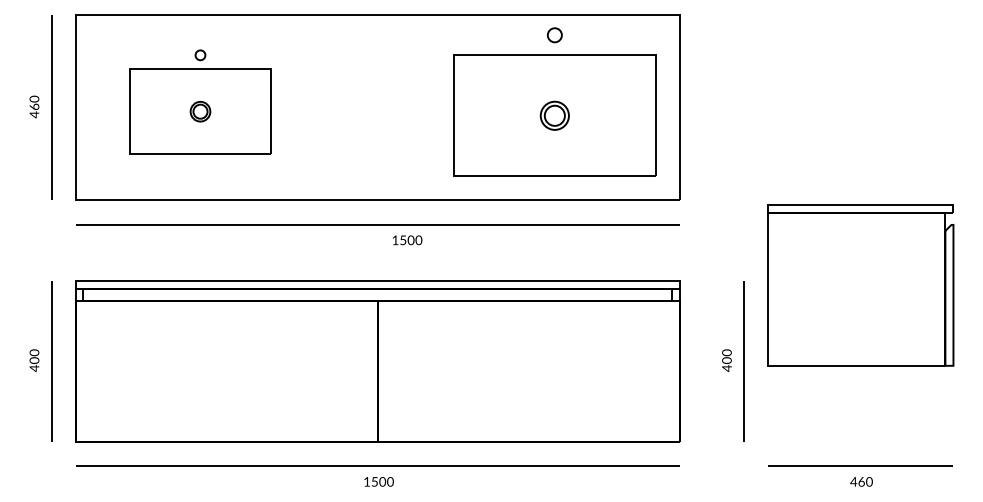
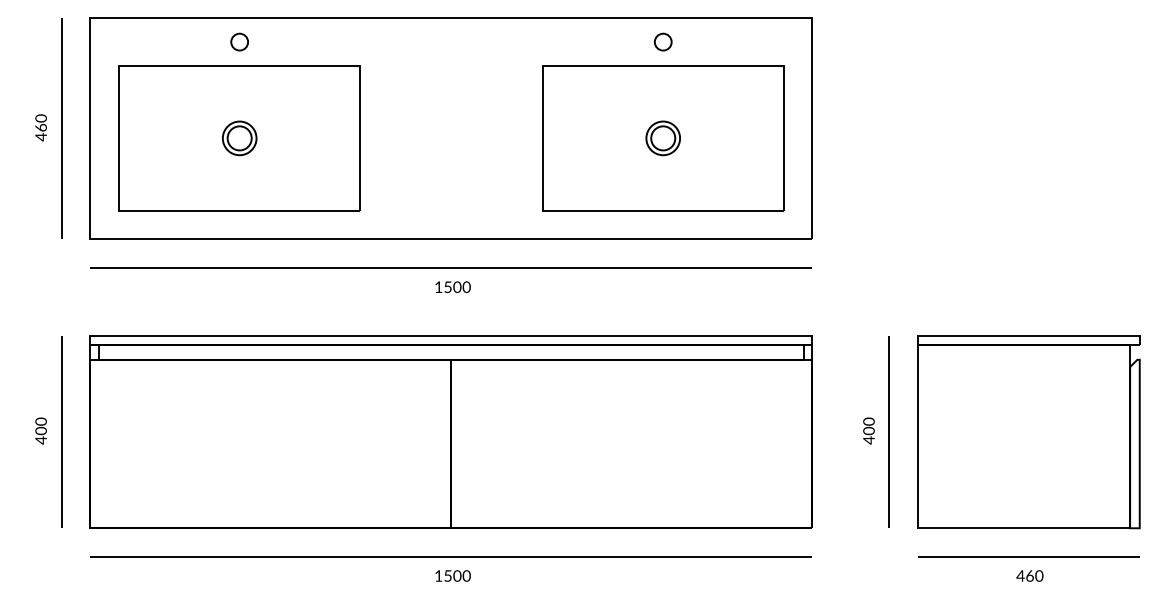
part: (200, 101) -> (239, 121), size x1.43
text: (407, 239) -> (452, 286), moved
part: (860, 285) -> (1028, 432), moved

